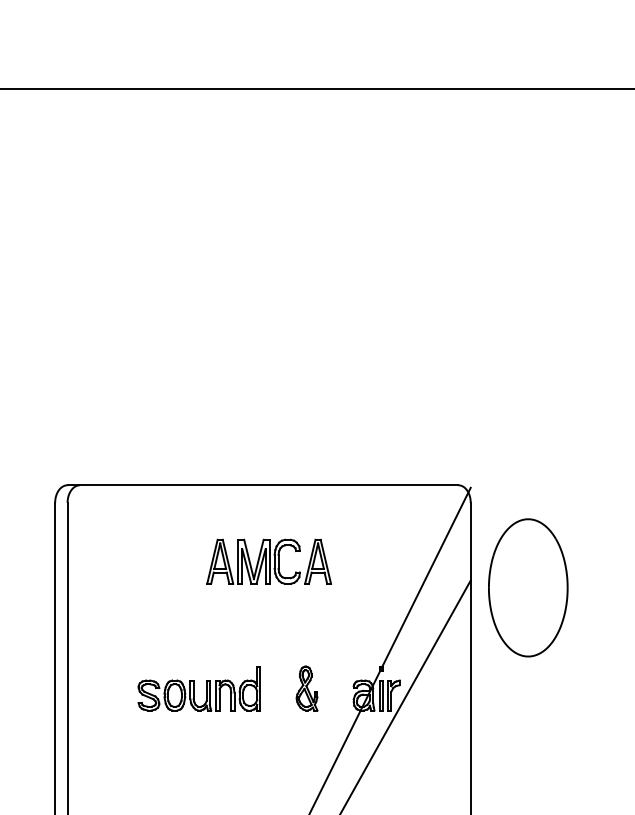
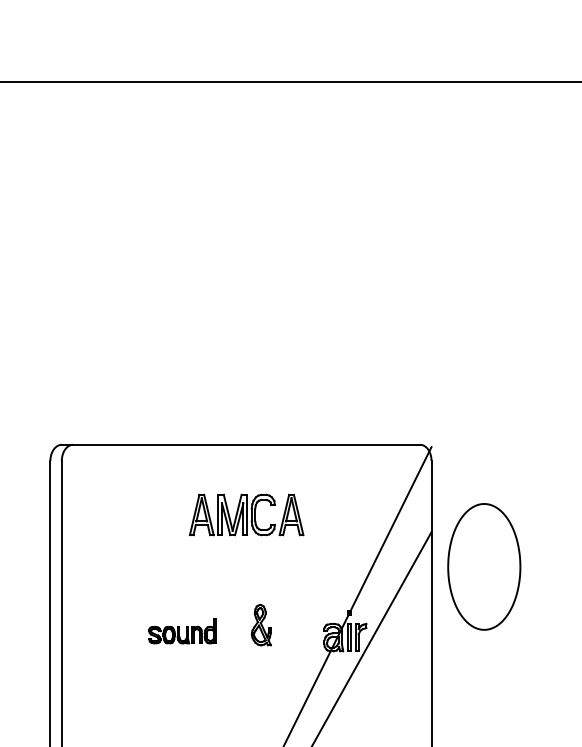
part: (528, 587) -> (484, 566), moved
part: (306, 687) -> (260, 624), moved
part: (199, 688) -> (182, 631), size x0.6

